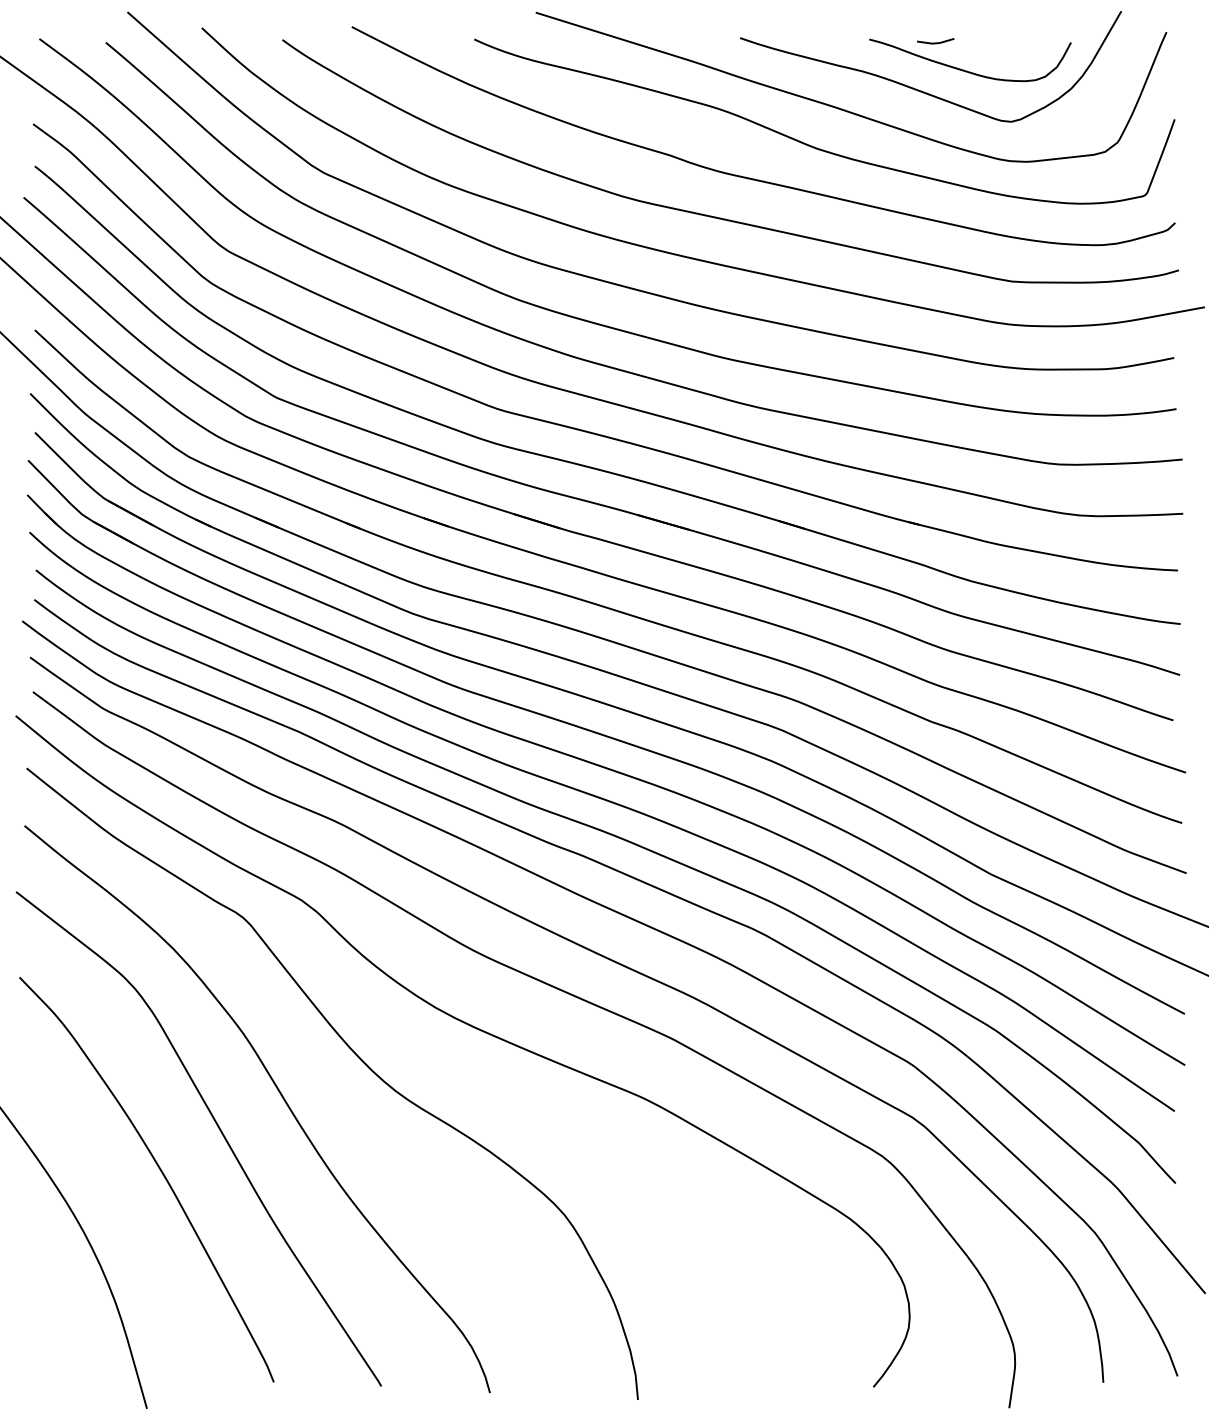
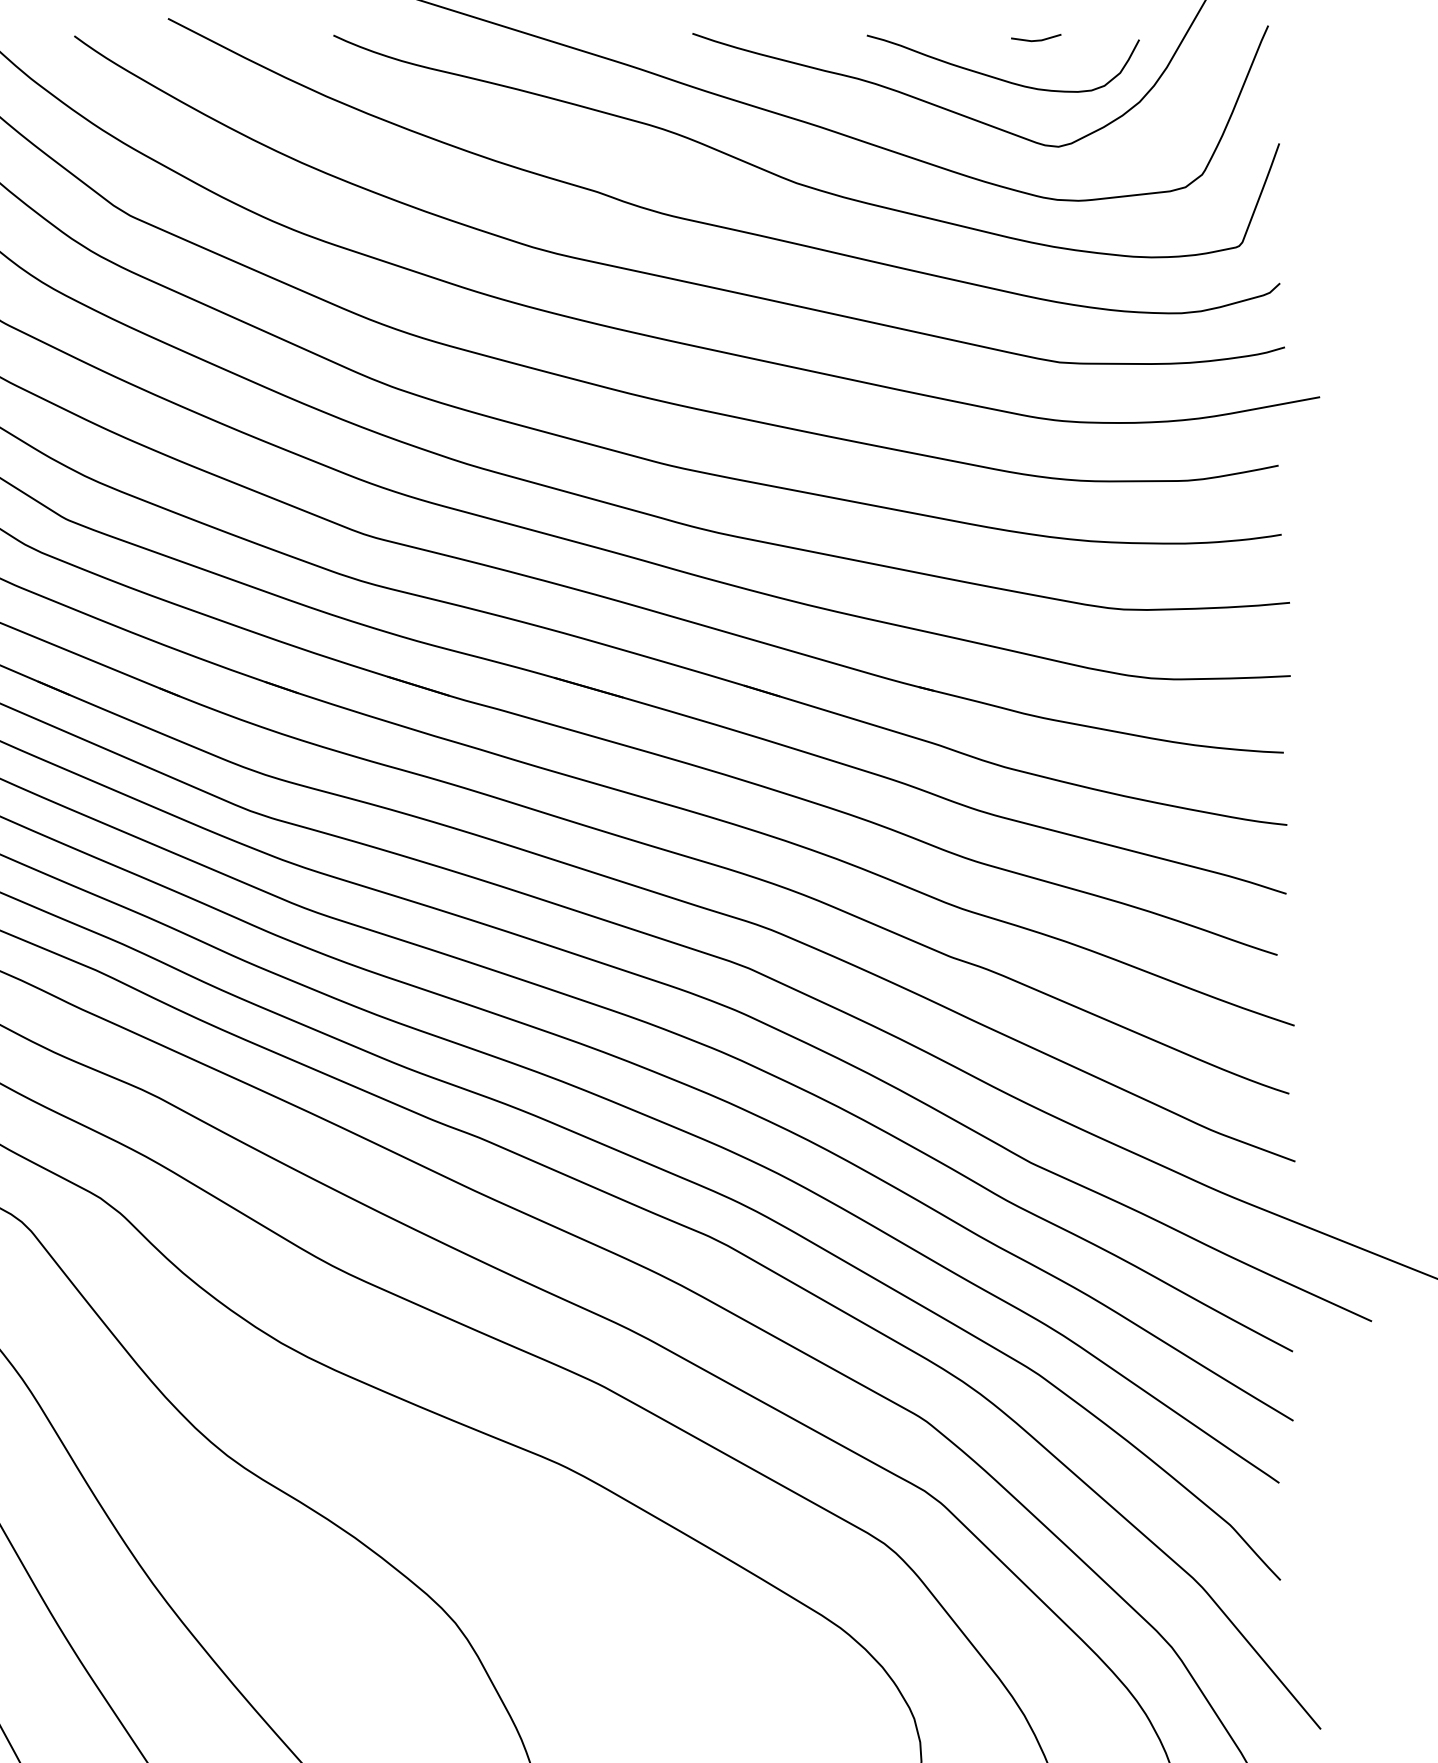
line: (935, 42) -> (1035, 39), moved

